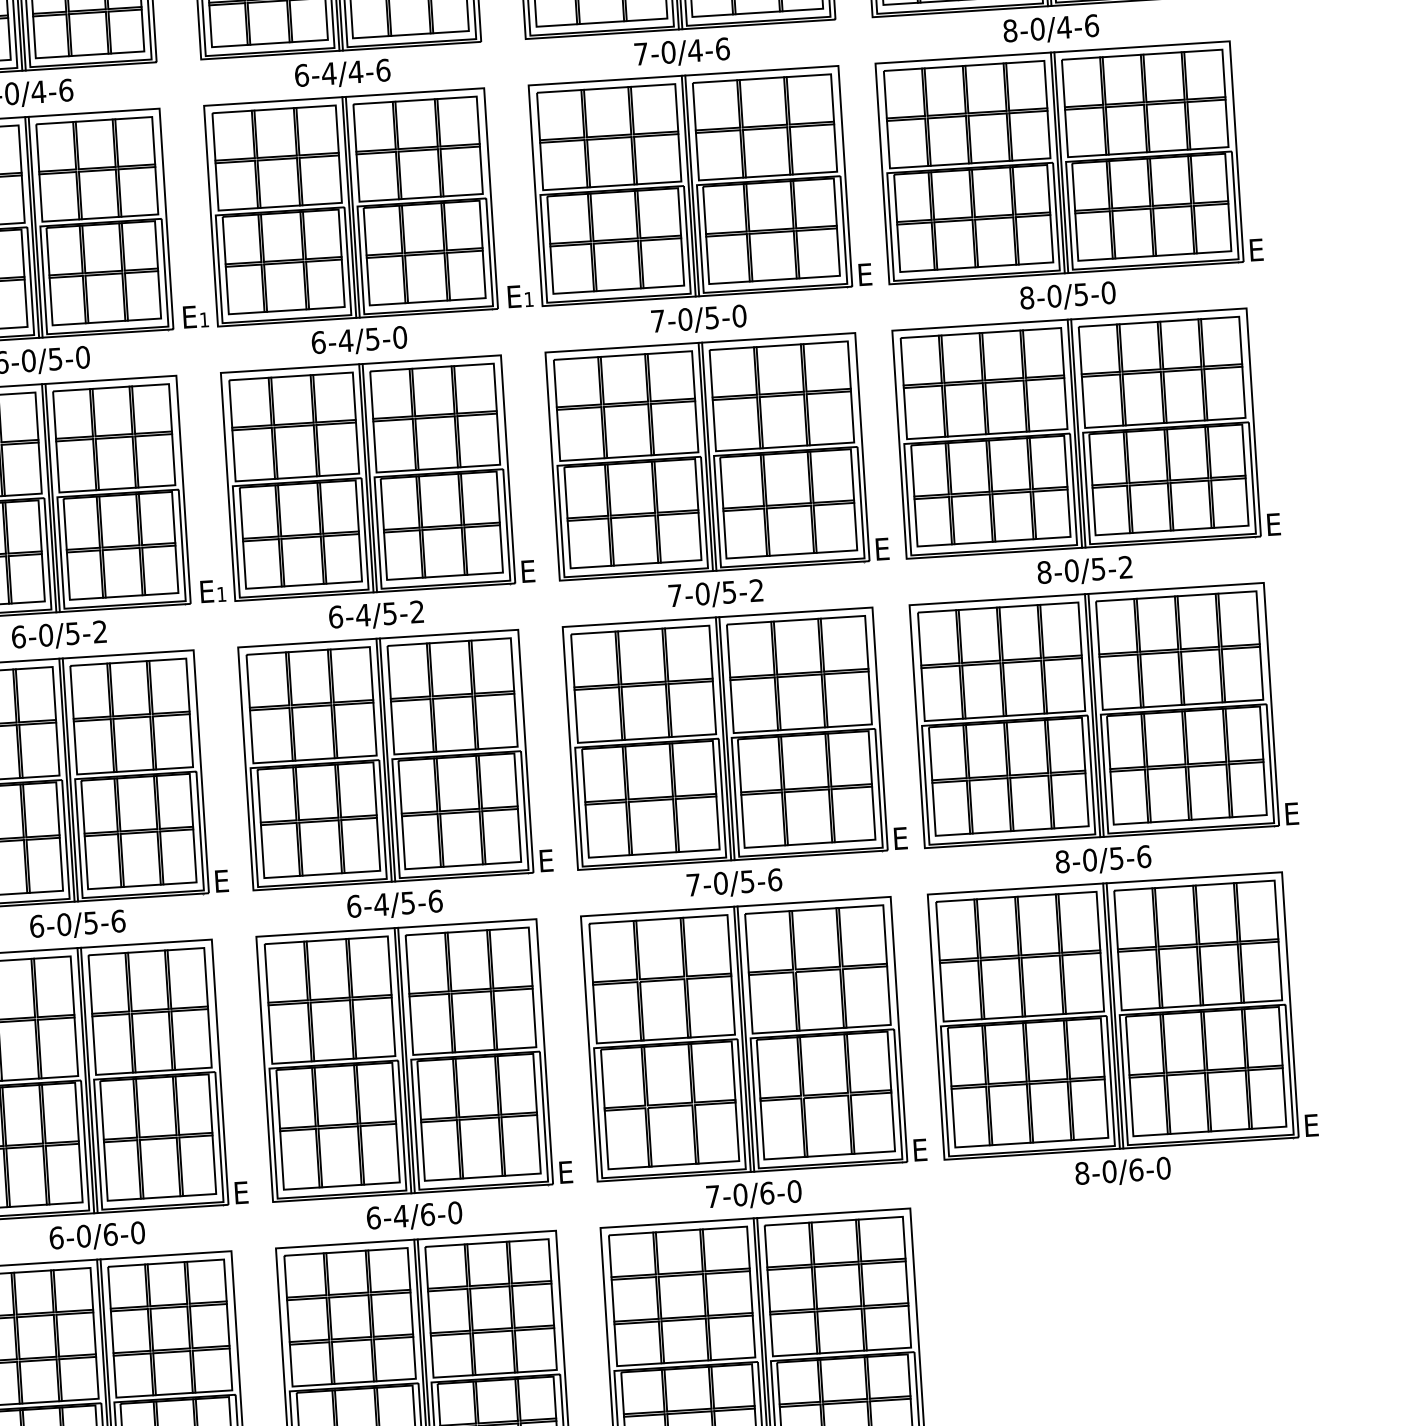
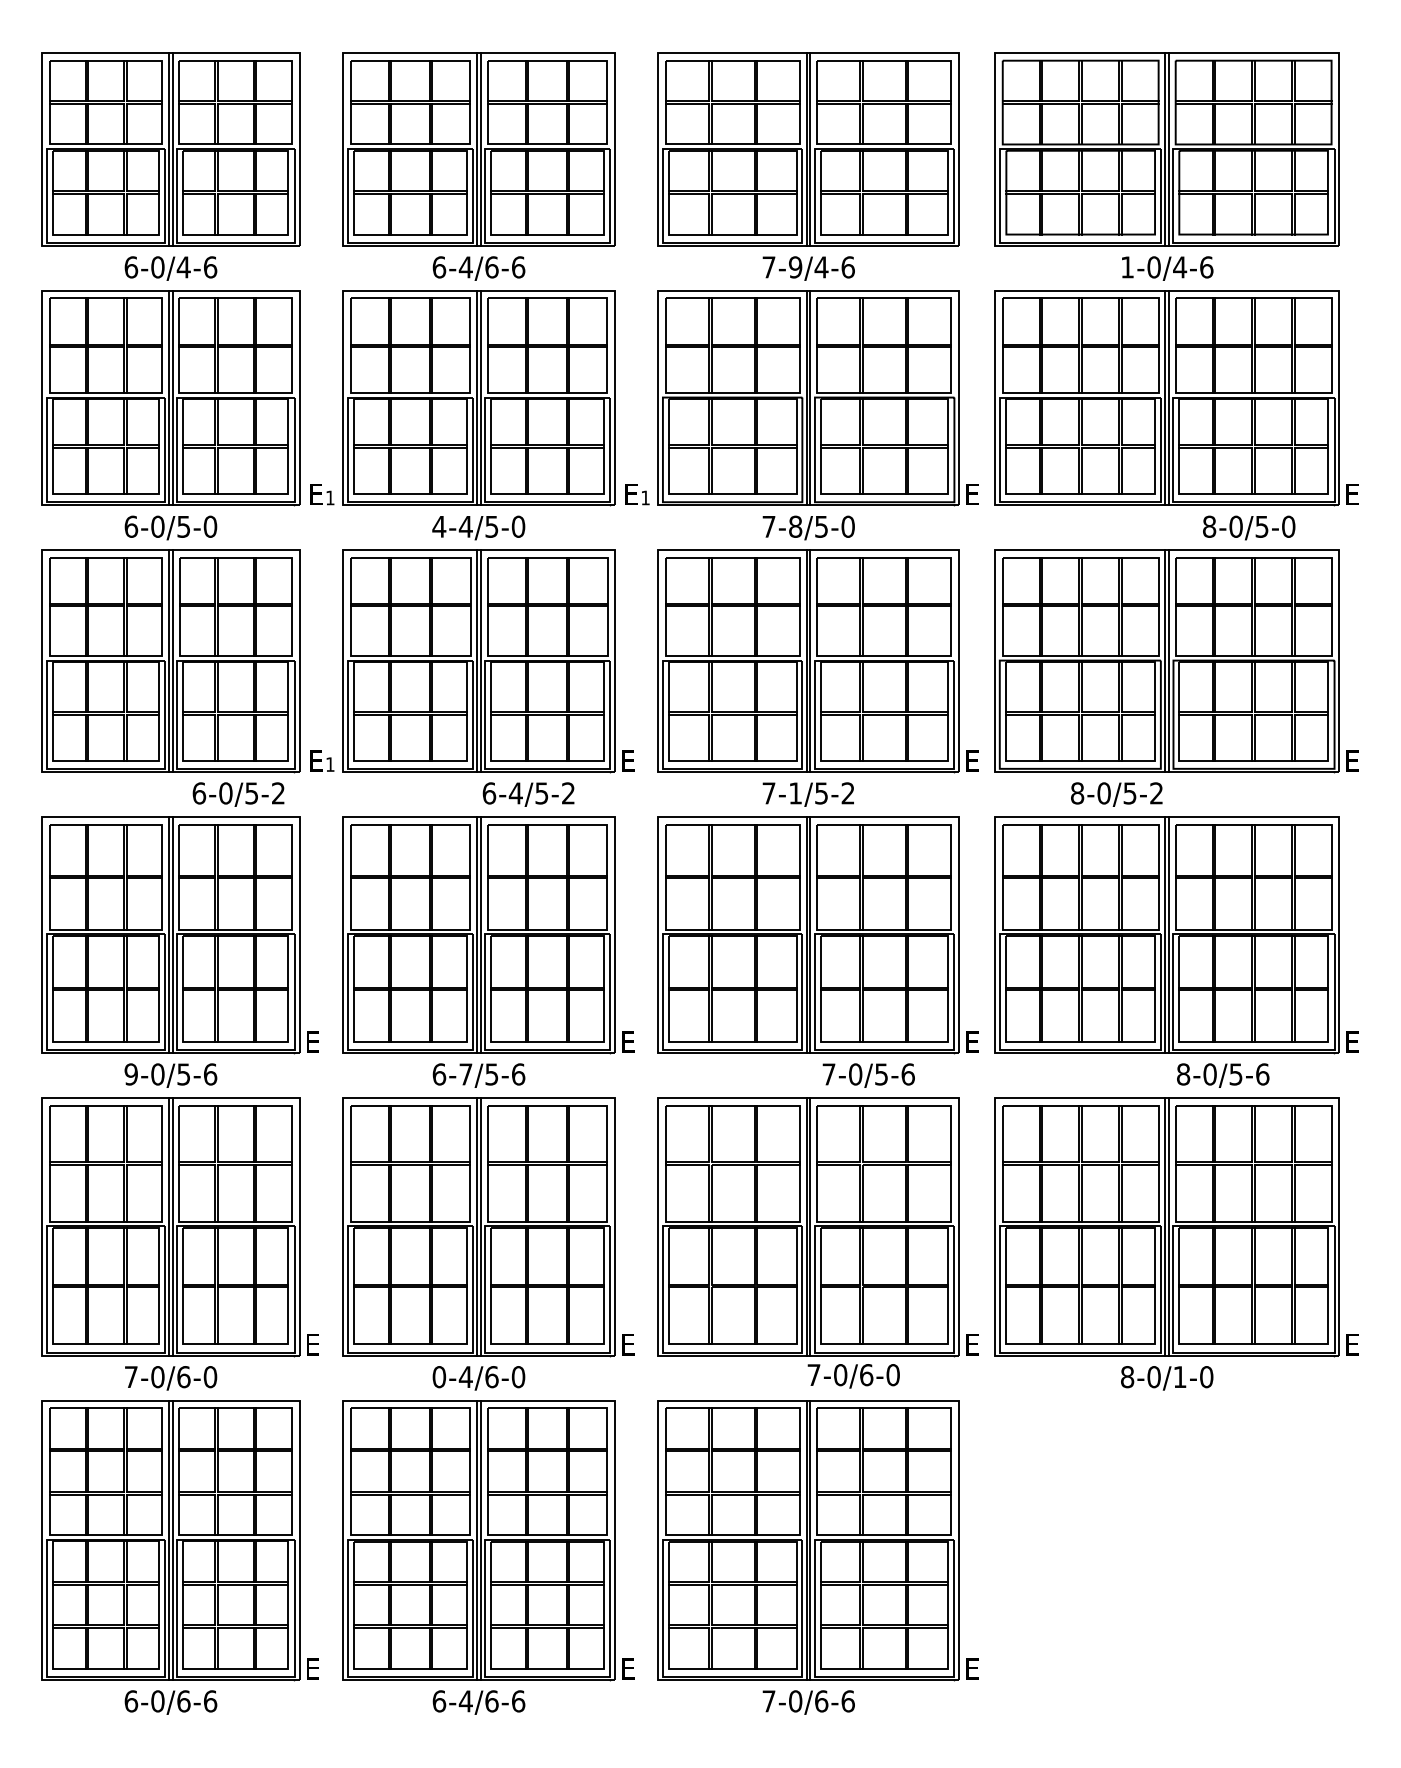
text: (1010, 31) -> (1127, 267), 8-0/4-6 -> 1-0/4-6
text: (668, 52) -> (795, 267), 7-0/4-6 -> 7-9/4-6
text: (355, 72) -> (491, 267), 6-4/4-6 -> 6-4/6-6
text: (1068, 296) -> (1249, 527), moved
text: (685, 319) -> (795, 526), 7-0/5-0 -> 7-8/5-0
text: (318, 342) -> (439, 526), 6-4/5-0 -> 4-4/5-0
text: (1084, 571) -> (1116, 794), moved
text: (702, 594) -> (795, 793), 7-0/5-2 -> 7-1/5-2
text: (376, 615) -> (528, 794), moved
text: (59, 635) -> (238, 794), moved
text: (1103, 860) -> (1223, 1075), moved
text: (734, 883) -> (868, 1075), moved
text: (380, 904) -> (465, 1074), 6-4/5-6 -> 6-7/5-6
text: (37, 926) -> (131, 1074), 6-0/5-6 -> 9-0/5-6
text: (1135, 1170) -> (1179, 1377), 8-0/6-0 -> 8-0/1-0
text: (753, 1195) -> (853, 1376), moved
text: (373, 1217) -> (439, 1376), 6-4/6-0 -> 0-4/6-0
text: (56, 1238) -> (131, 1377), 6-0/6-0 -> 7-0/6-0

